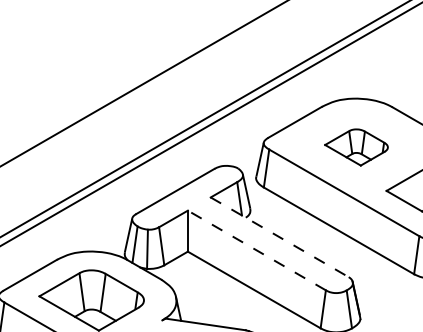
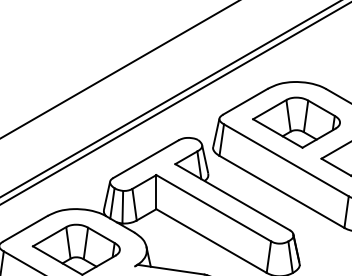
part: (356, 147) -> (296, 122), size x1.67
line: (280, 237) -> (233, 197), dashed -> solid
line: (256, 249) -> (213, 207), dashed -> solid

